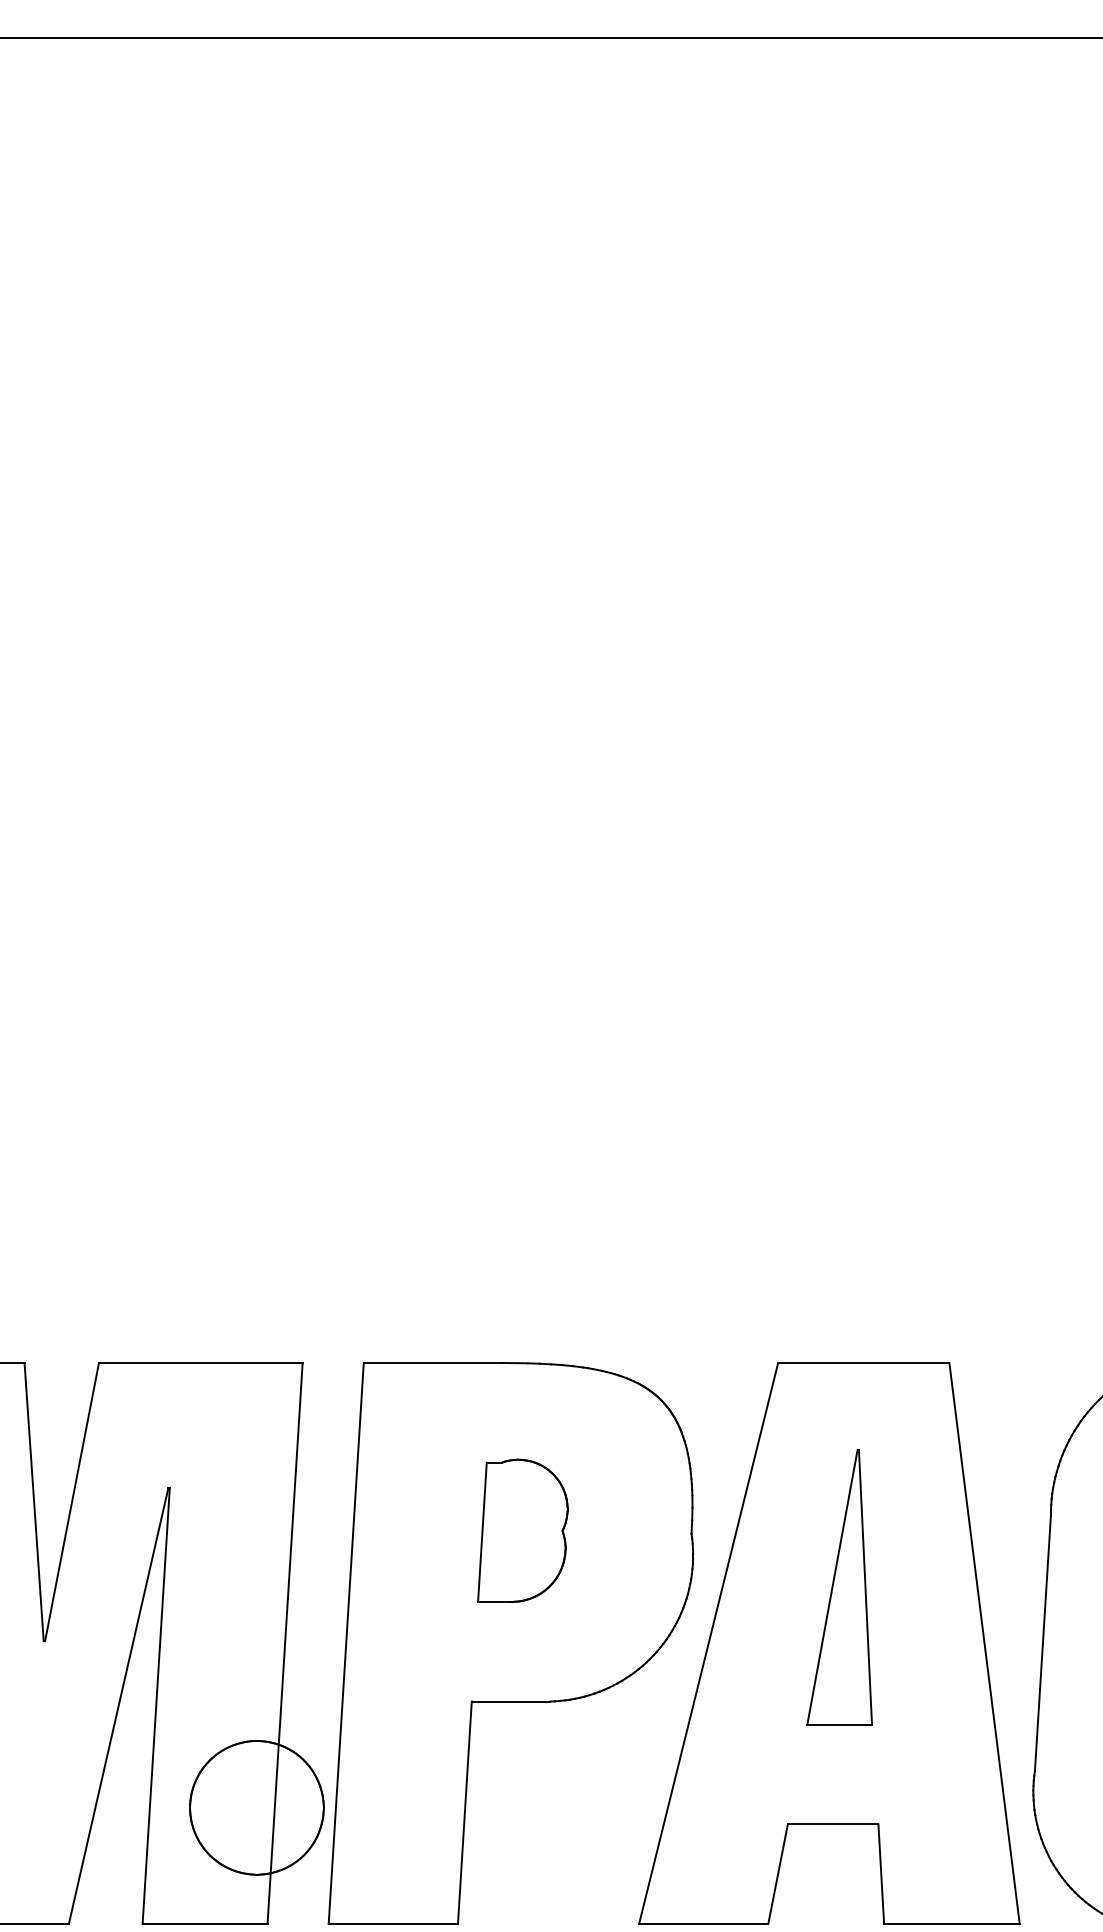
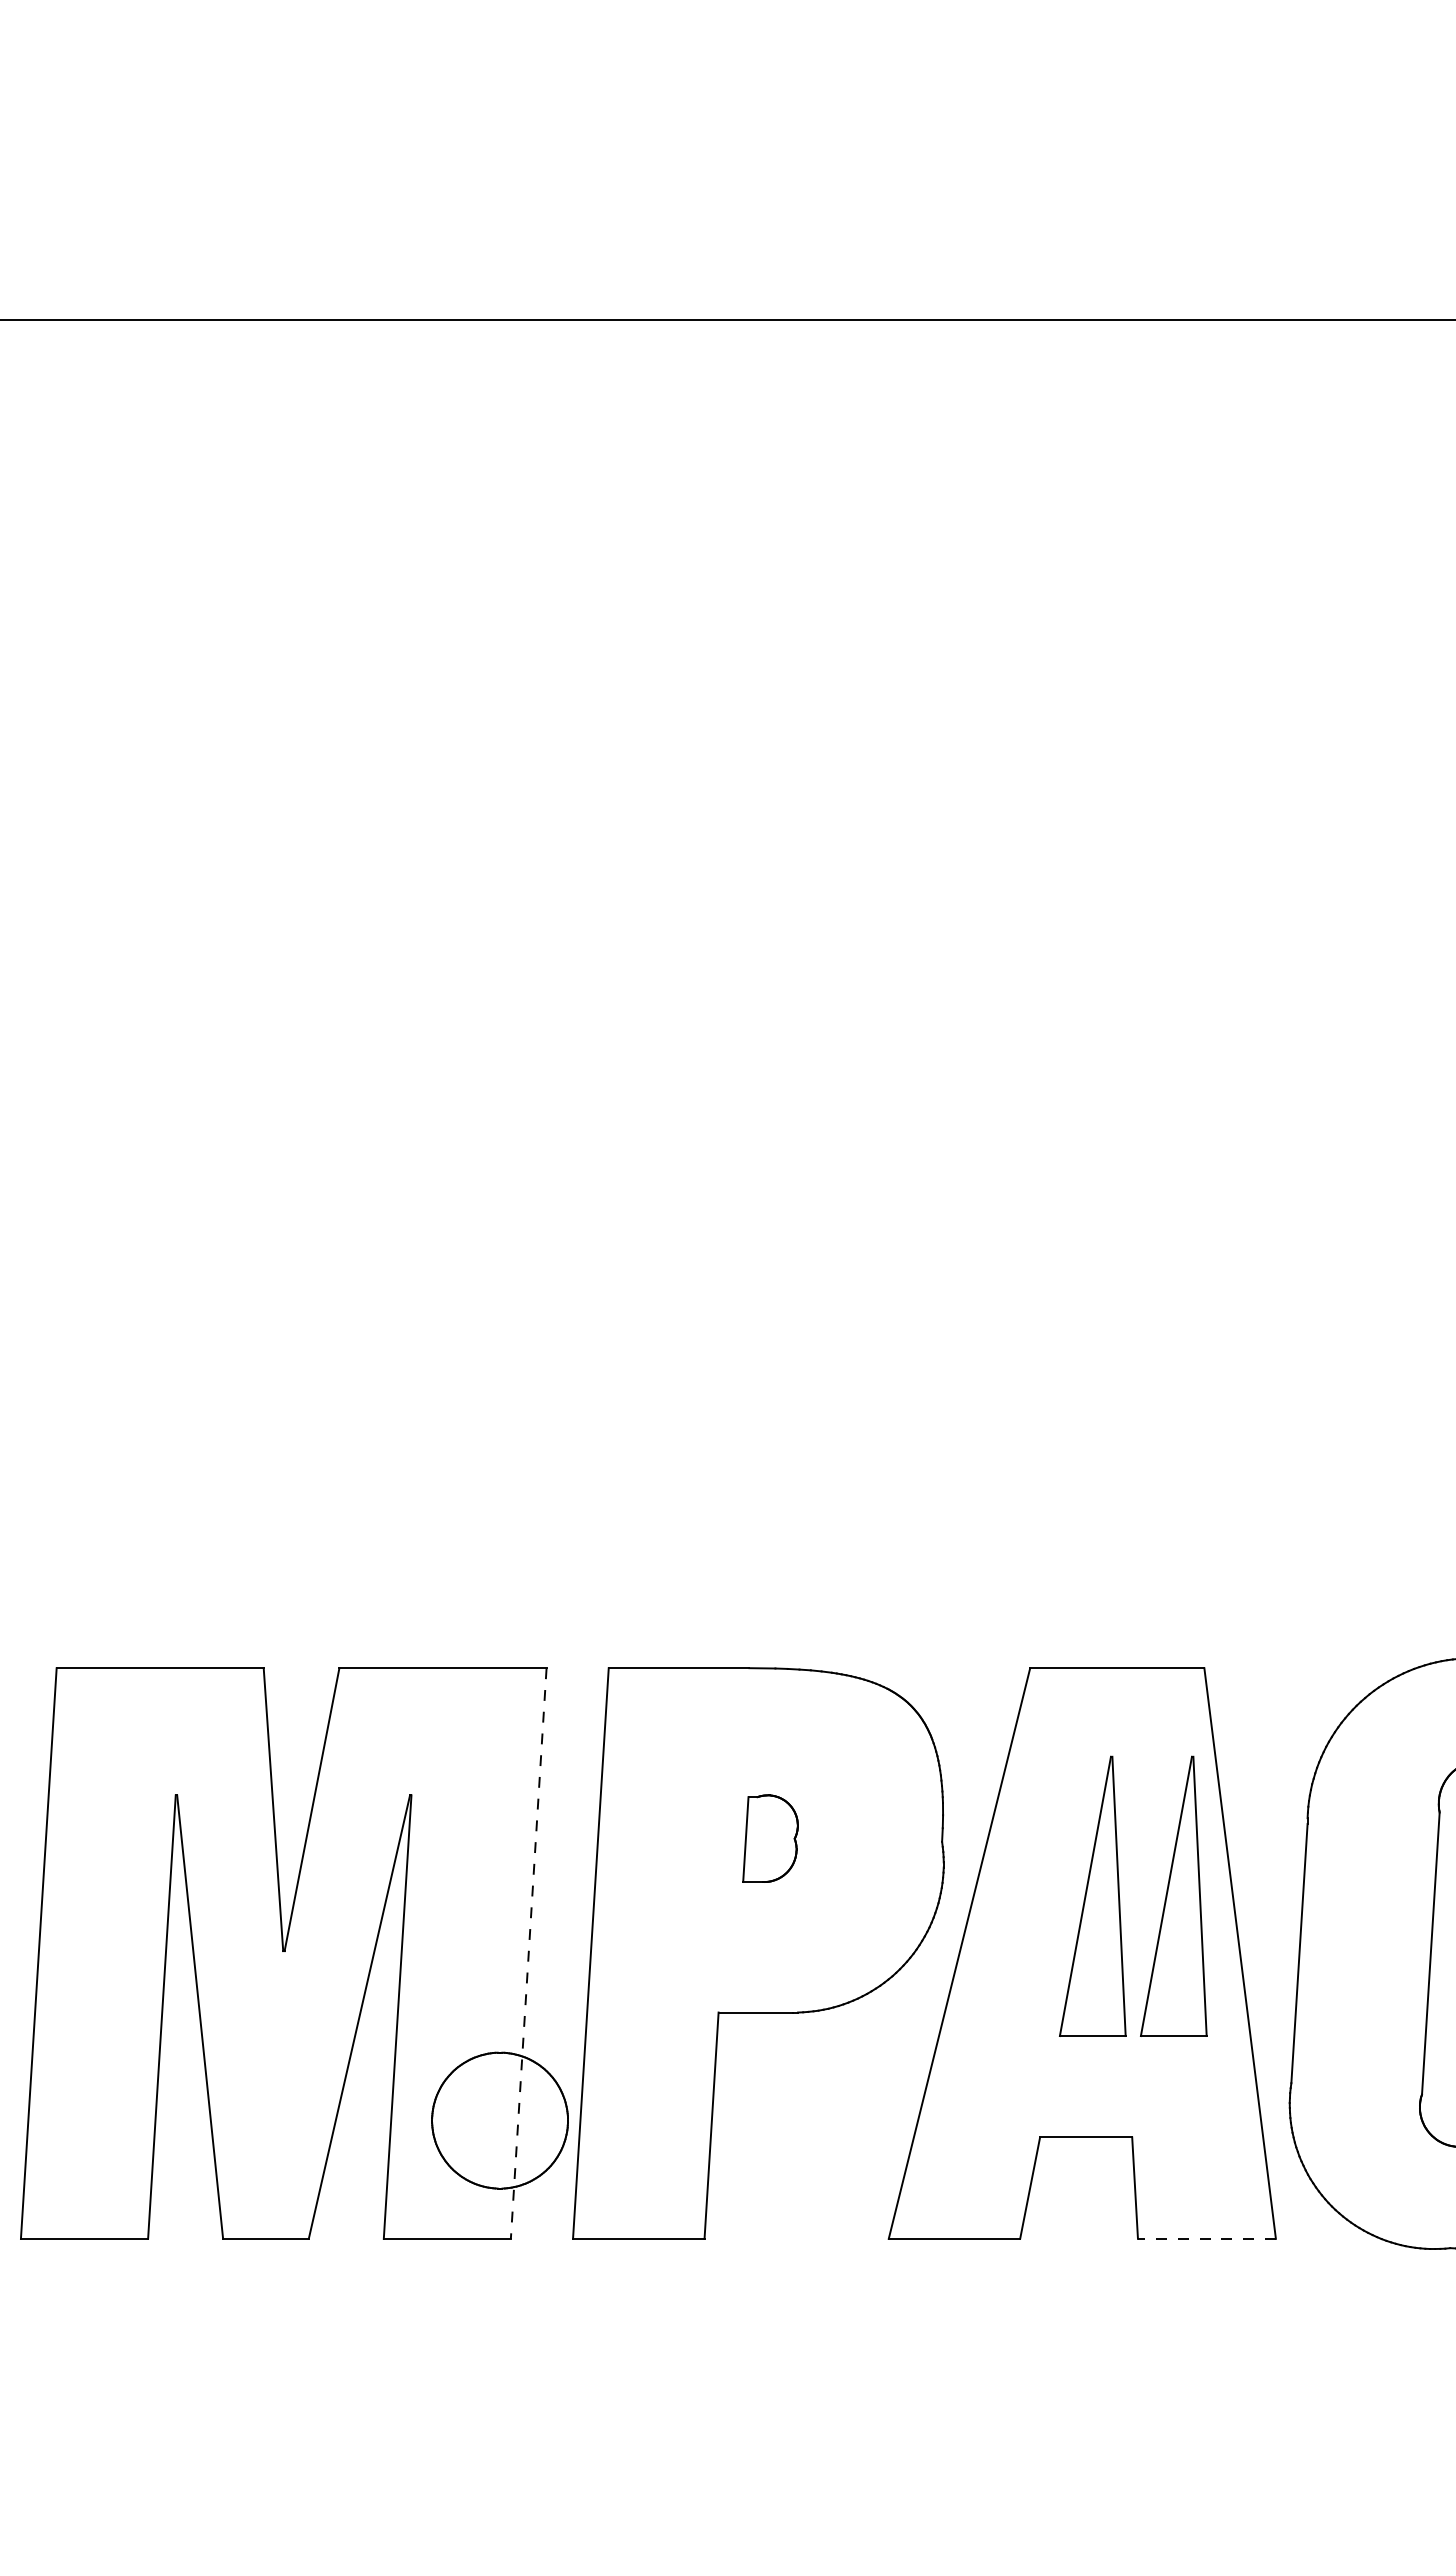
part: (522, 1530) -> (770, 1838), size x0.6
part: (919, 1586) -> (1173, 1895), added
line: (284, 1643) -> (528, 1953), solid -> dashed
line: (951, 1923) -> (1206, 2238), solid -> dashed

